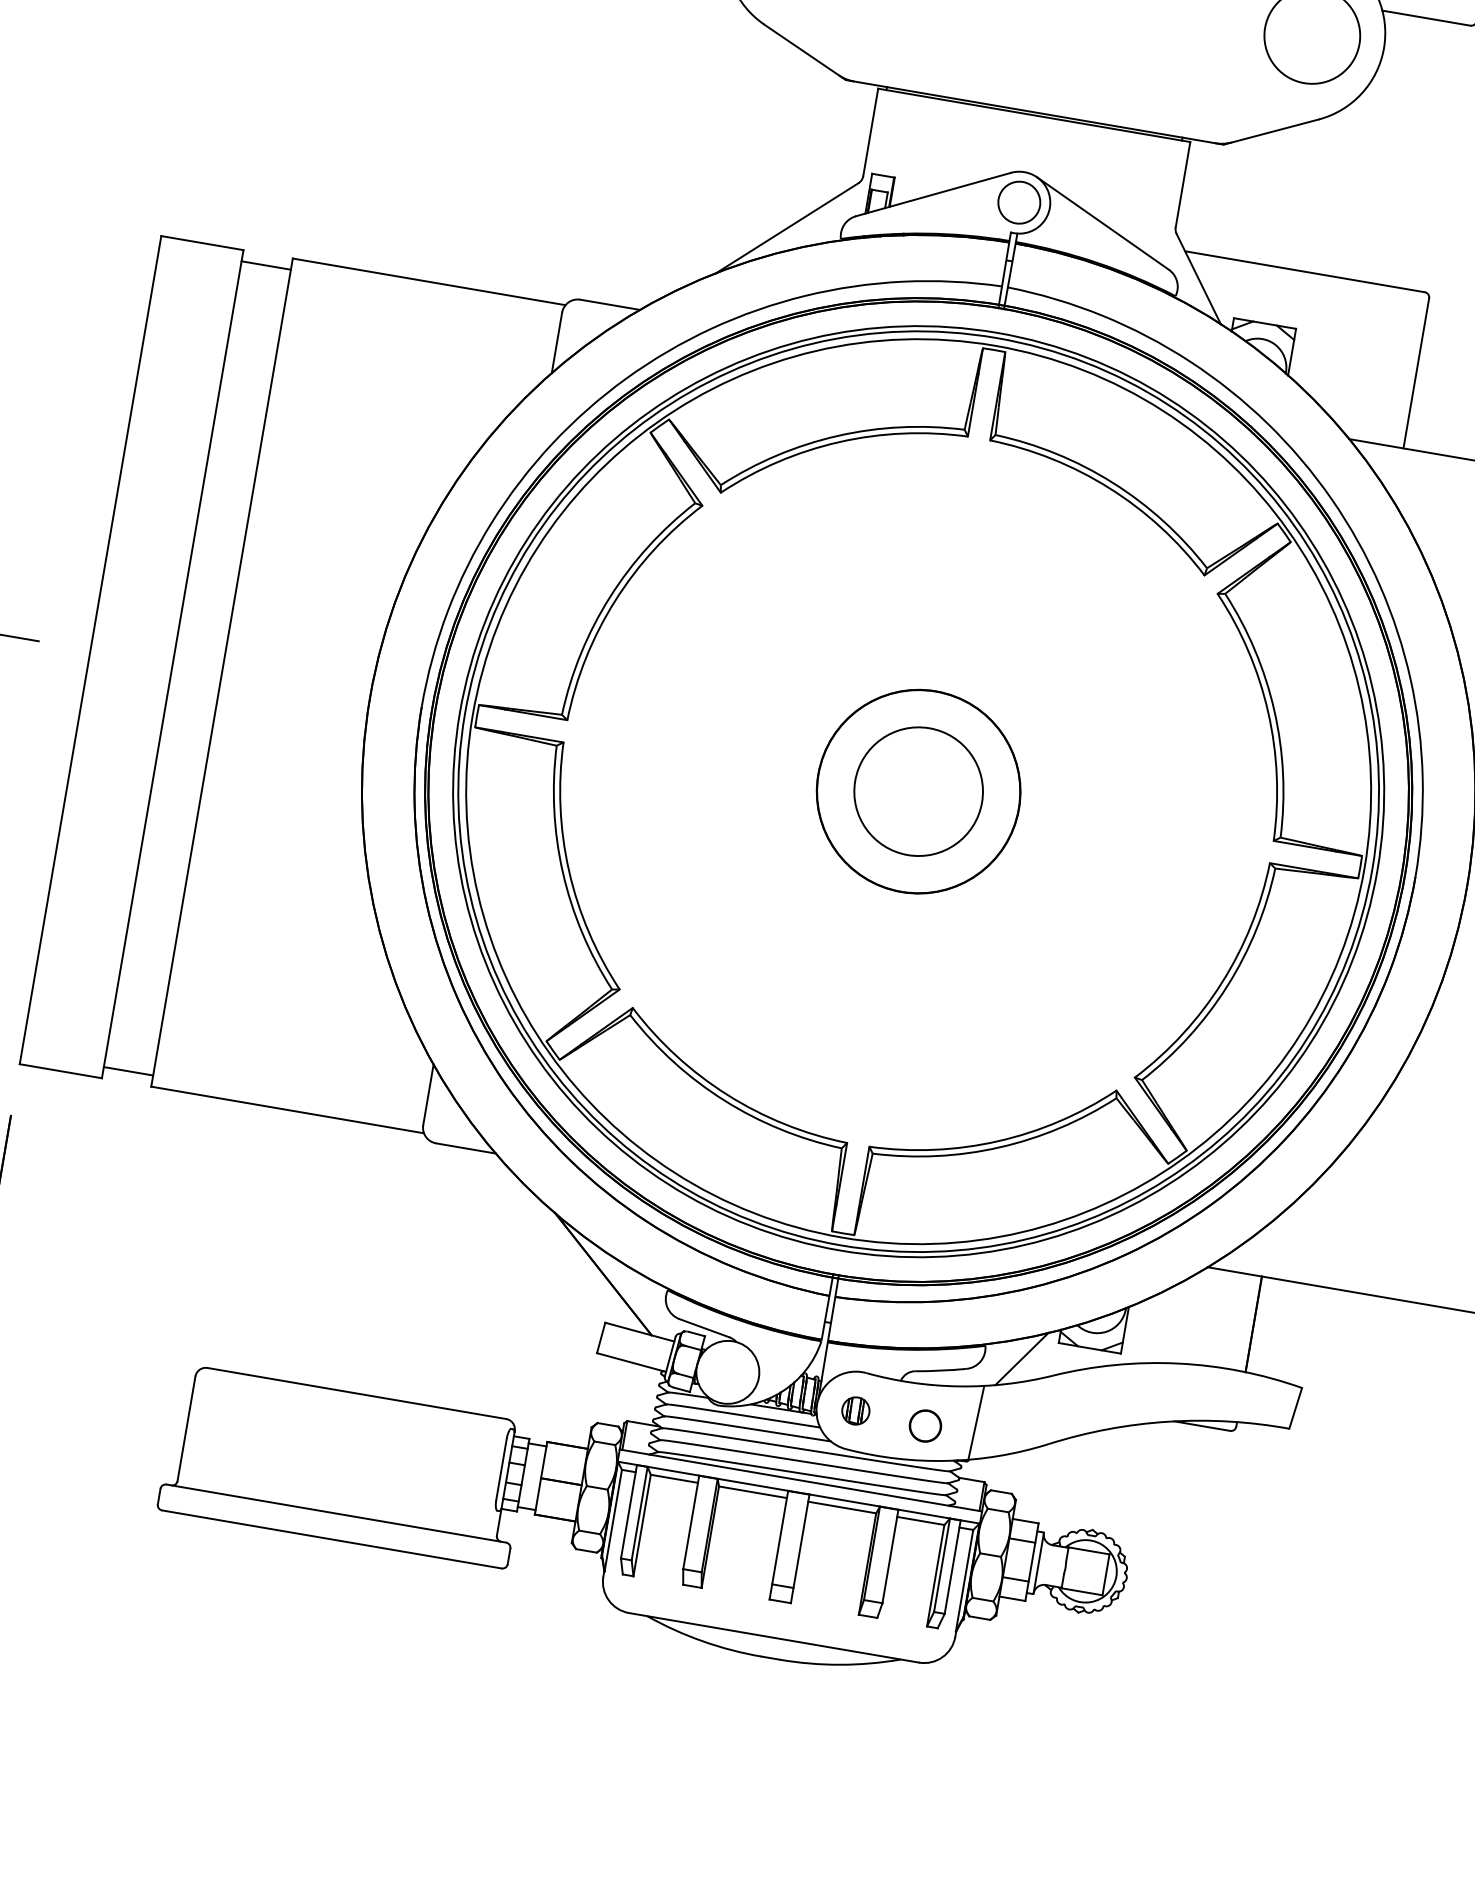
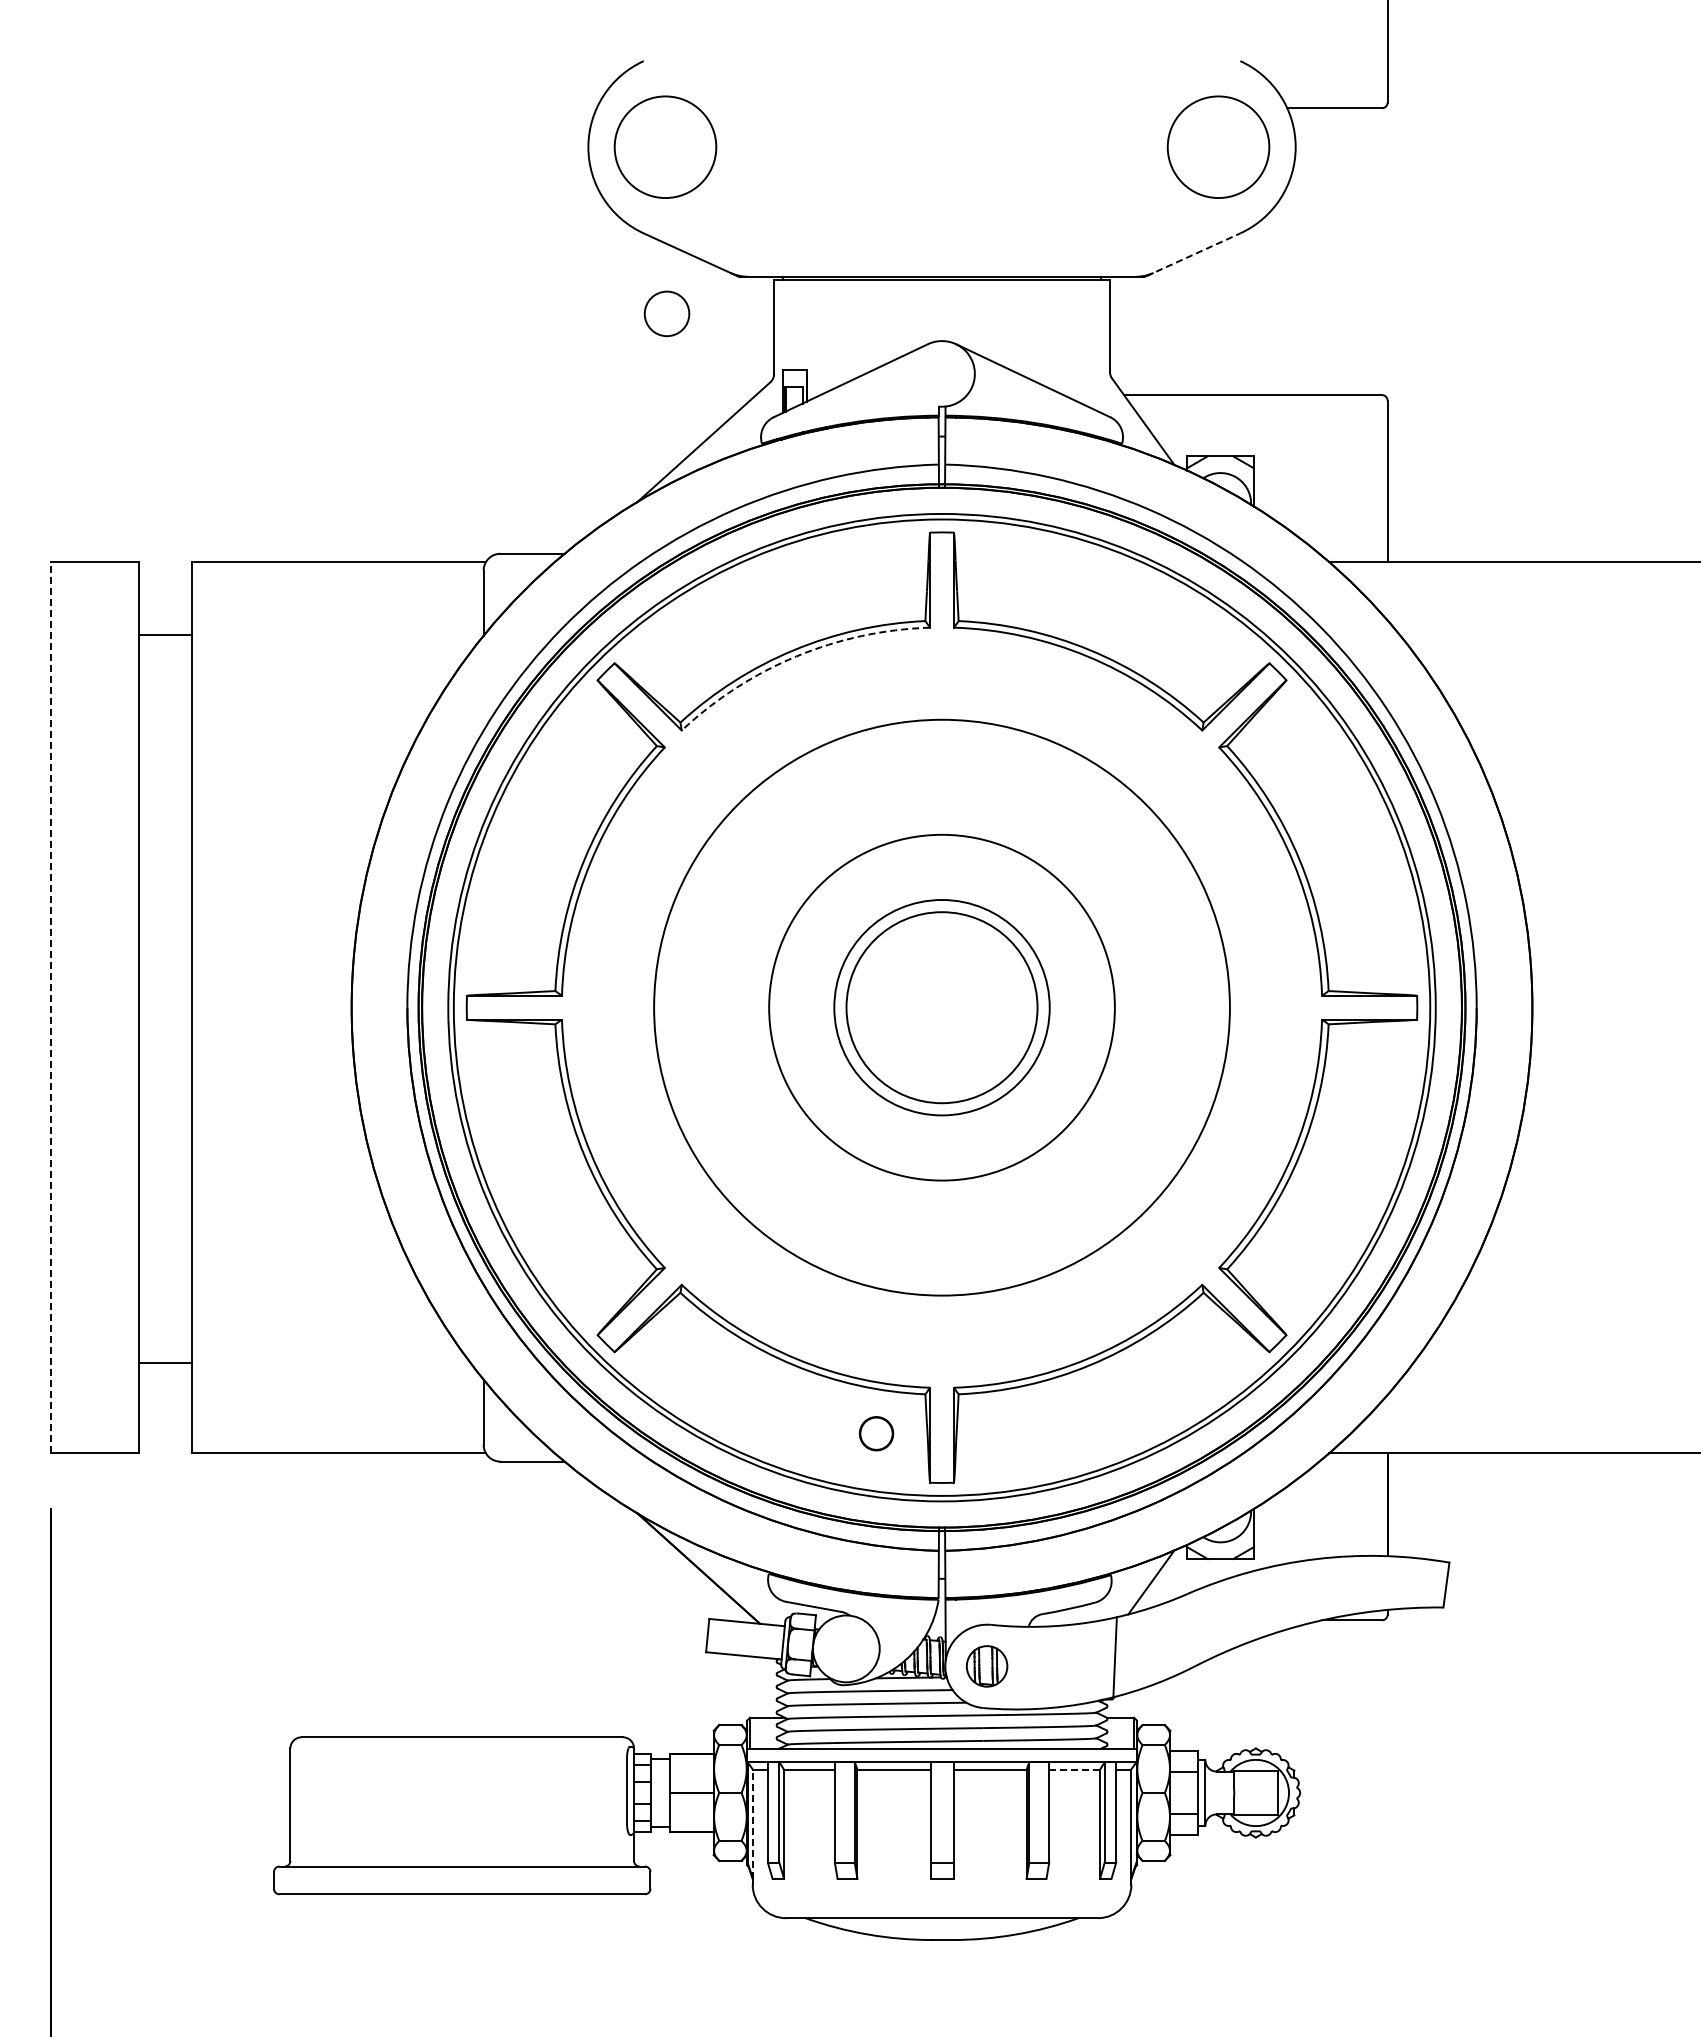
line: (1272, 131) -> (1193, 254), solid -> dashed
circle: (1018, 202) -> (666, 313), moved
line: (265, 265) -> (165, 635), moved
arc: (839, 442) -> (796, 656), solid -> dashed
line: (90, 649) -> (50, 1007), solid -> dashed
circle: (918, 791) -> (941, 1007), size x0.6
circle: (918, 791) -> (941, 1007), size x1.4
circle: (918, 791) -> (941, 1007), size x1.6
line: (128, 1071) -> (165, 1363), moved
part: (855, 1410) -> (986, 1666), size x1.4
part: (925, 1425) -> (876, 1433), moved
line: (613, 1520) -> (753, 1824), solid -> dashed
line: (921, 1520) -> (1075, 1769), solid -> dashed

